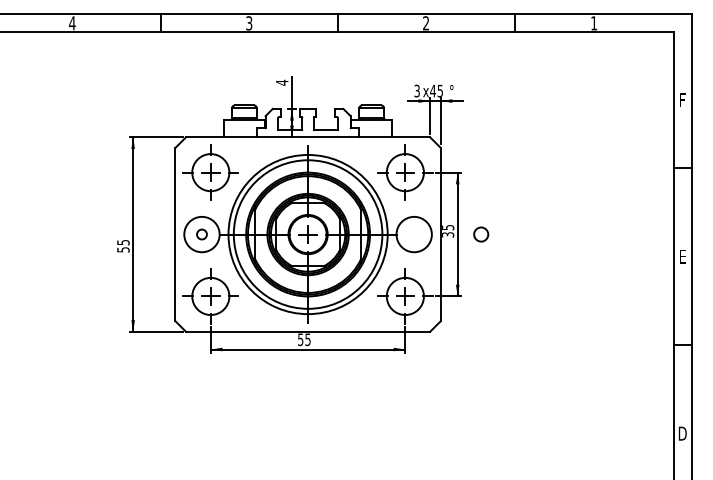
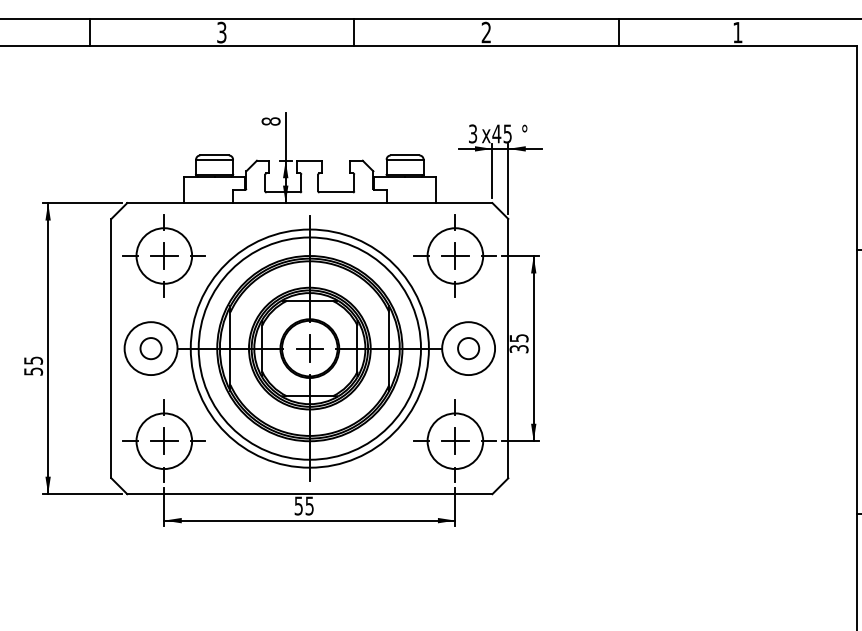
text: (281, 82) -> (270, 121), 4 -> 8
circle: (201, 234) -> (150, 348), size x1.43
circle: (481, 234) -> (469, 348), moved

